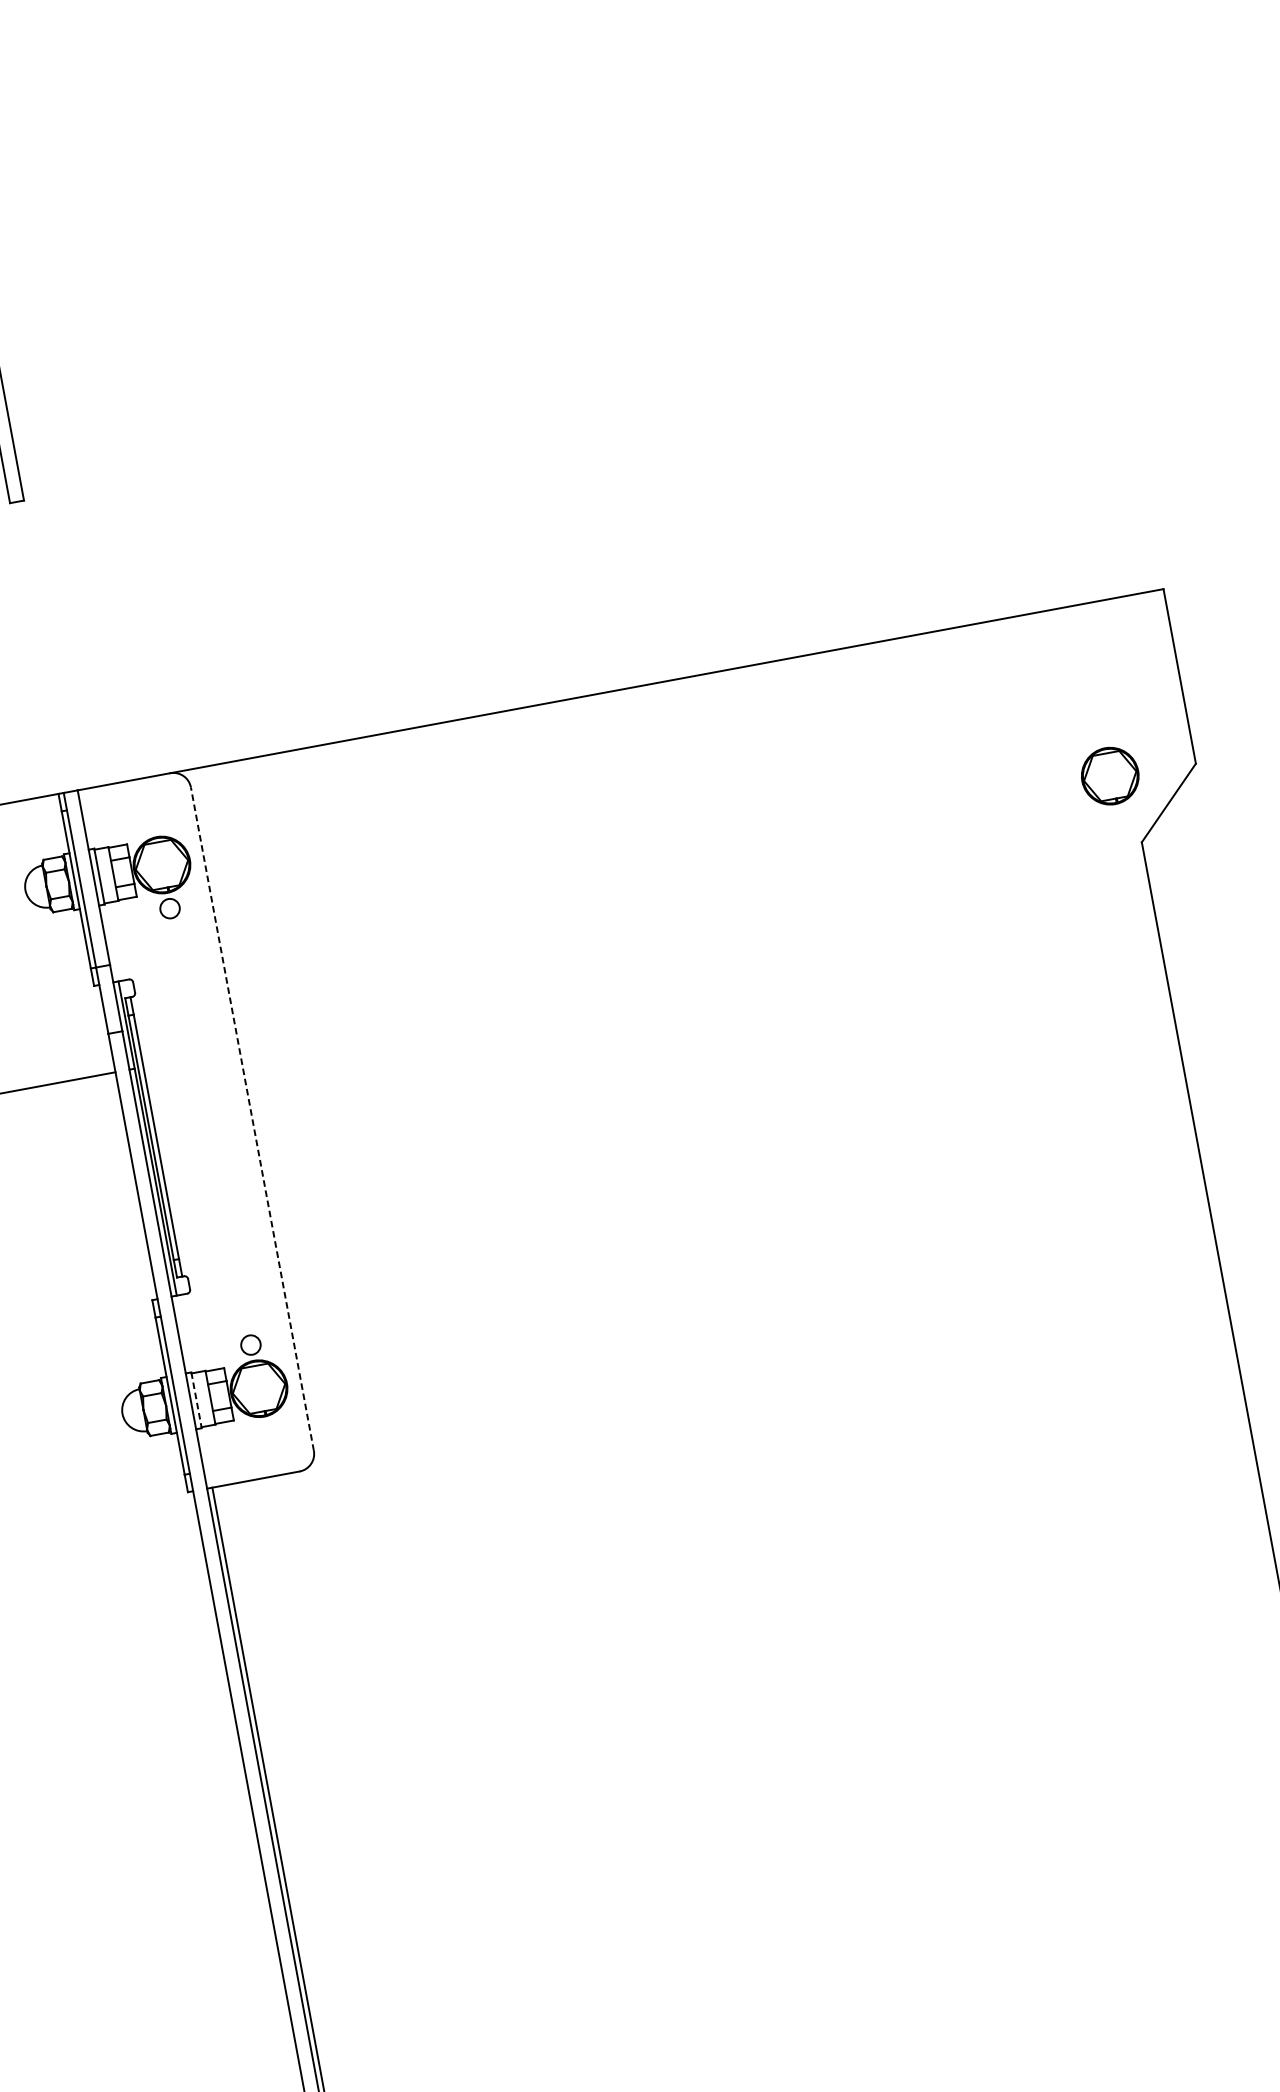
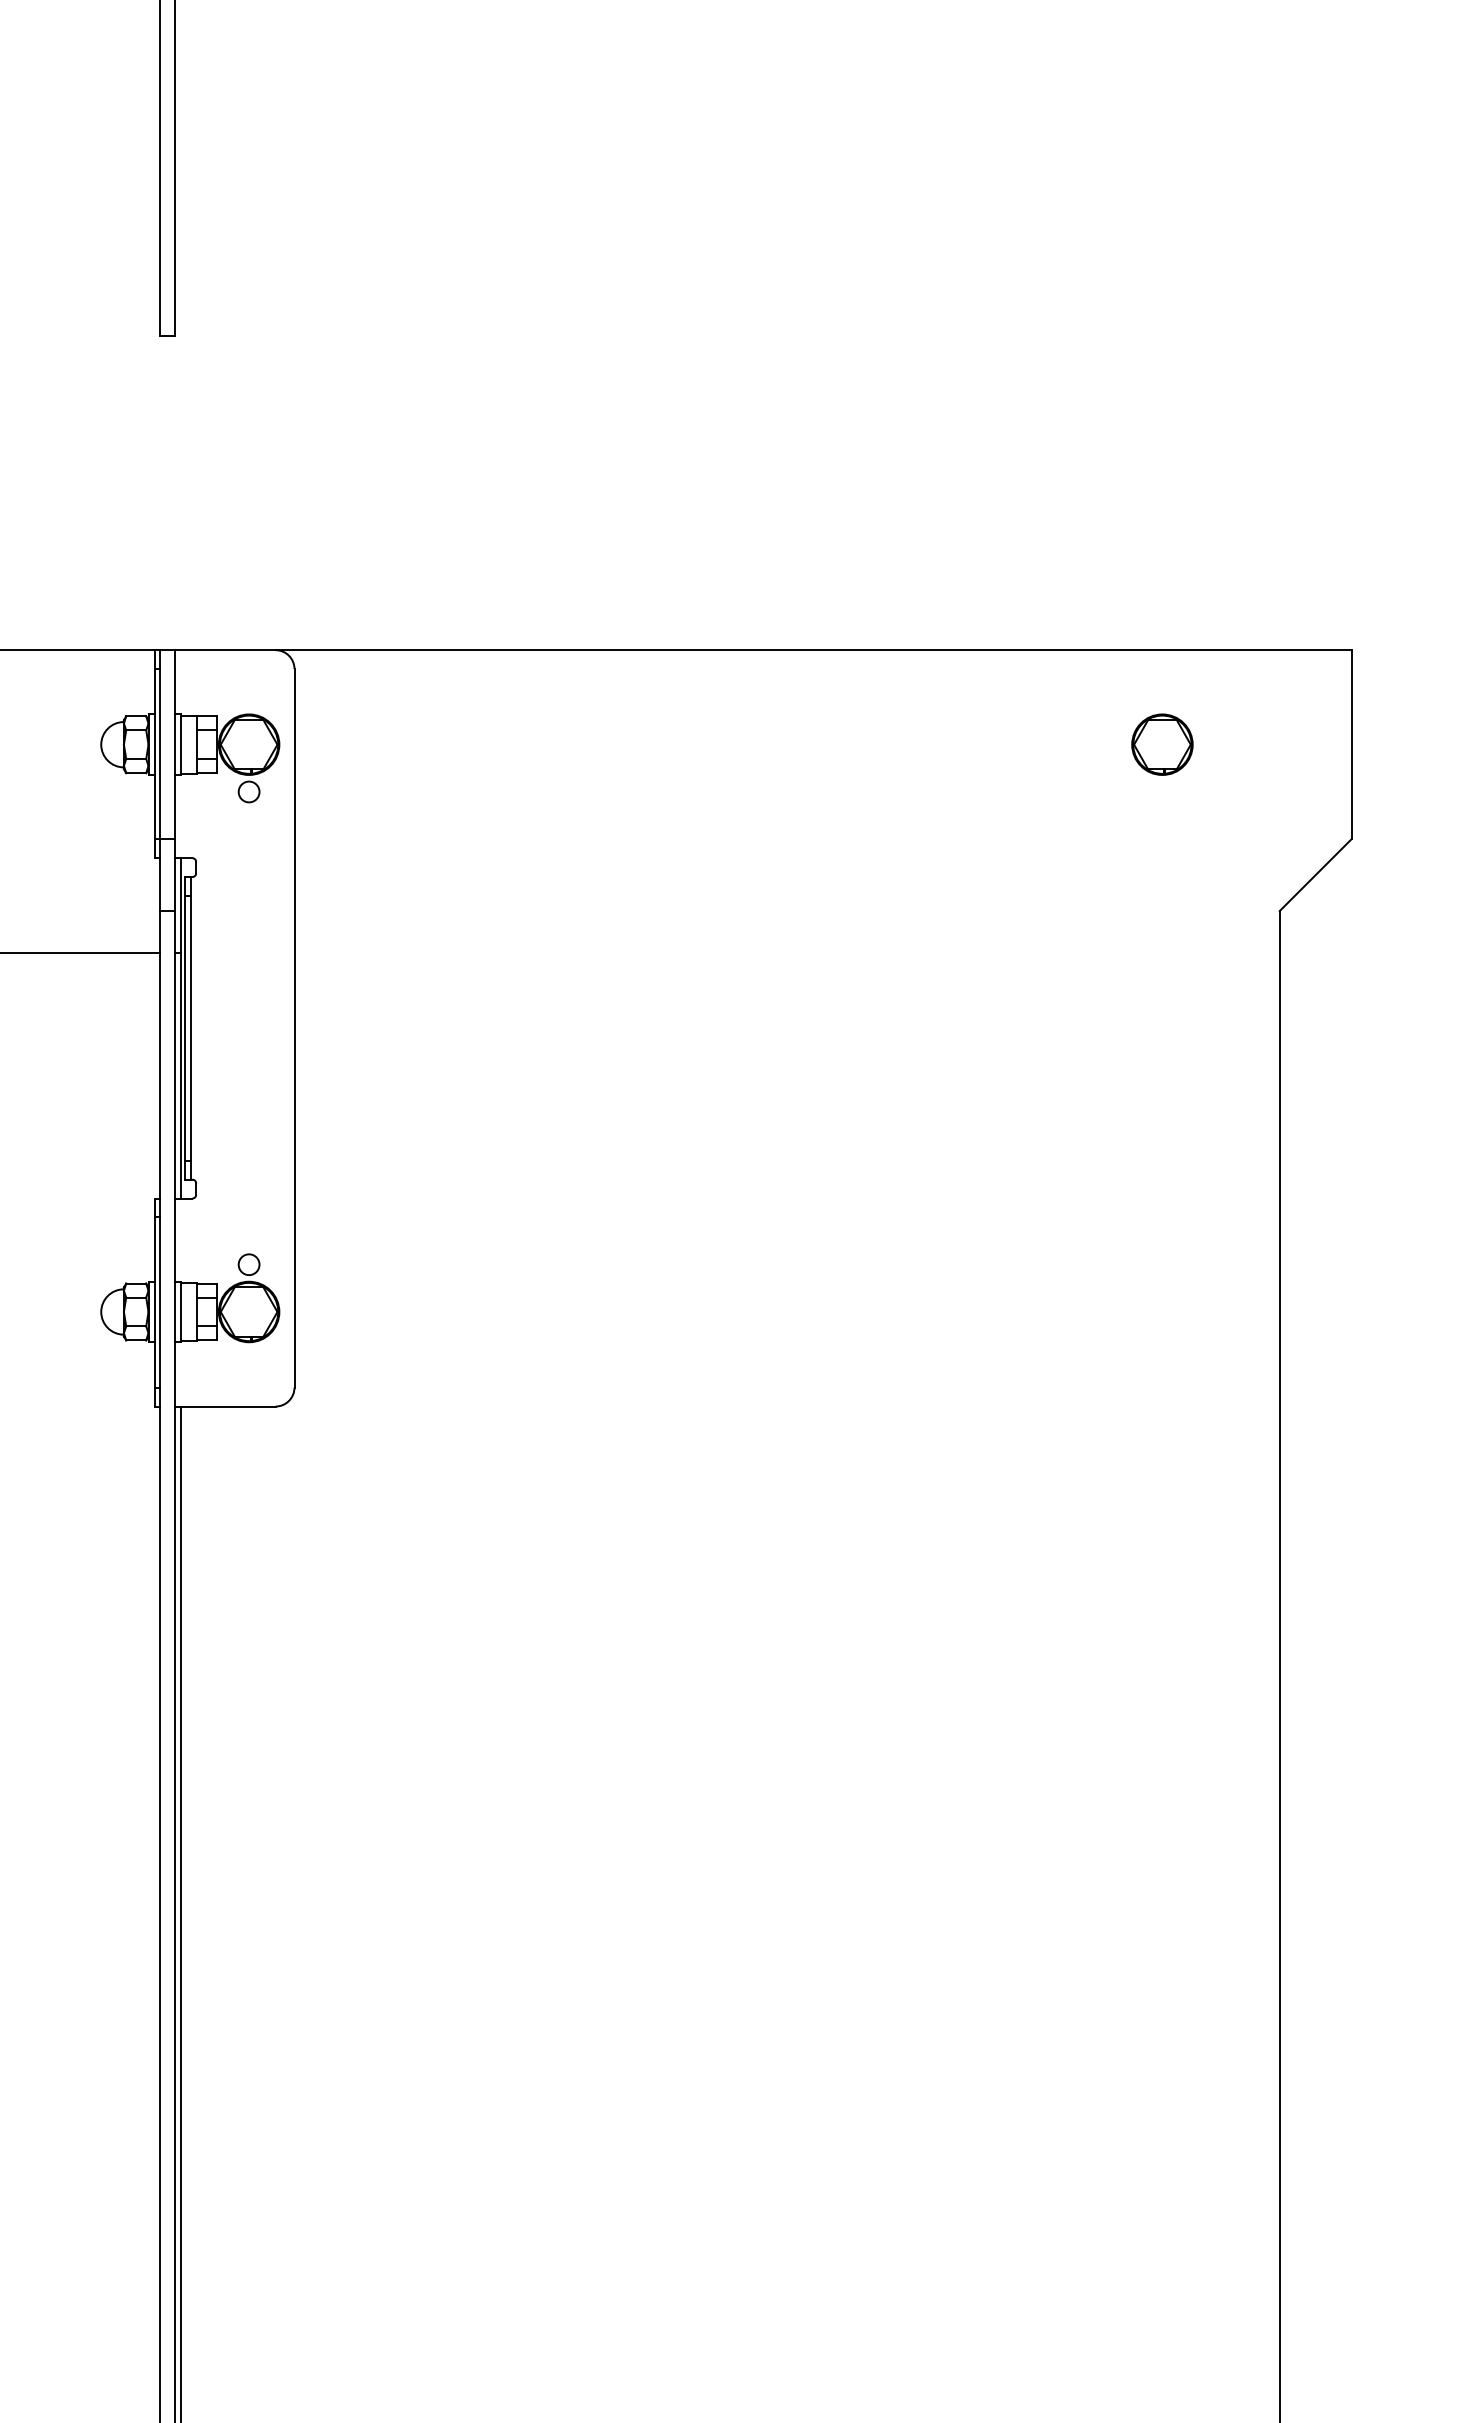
part: (1110, 775) -> (1162, 744), moved
line: (252, 1118) -> (294, 1027), dashed -> solid
line: (196, 1400) -> (181, 1312), dashed -> solid

